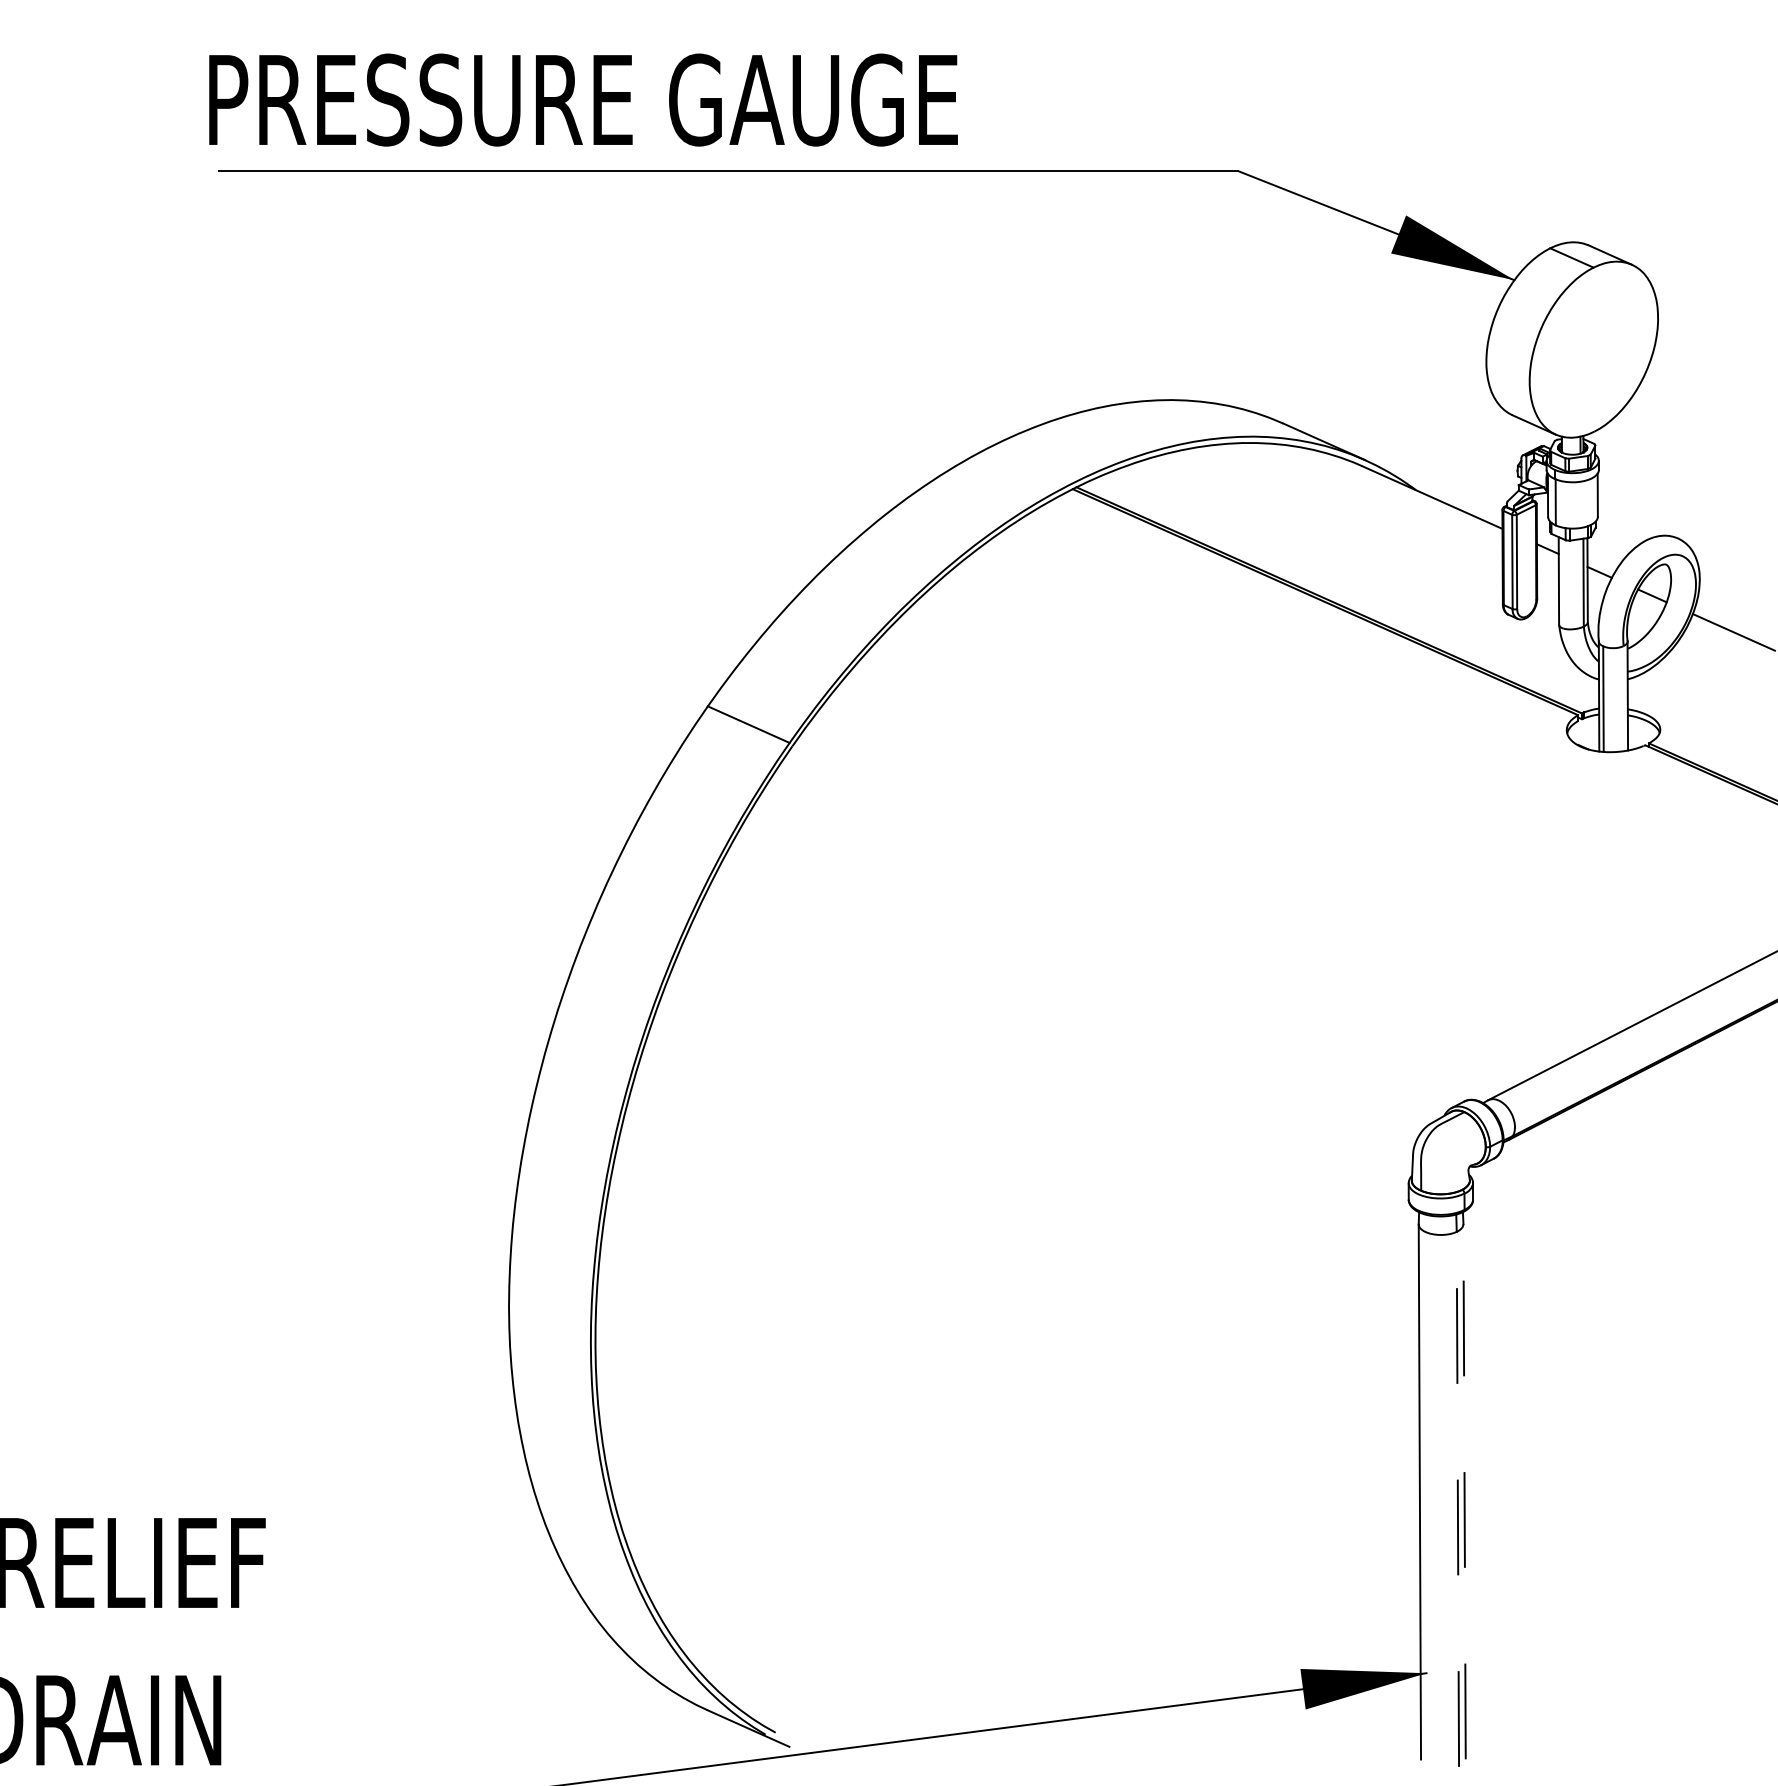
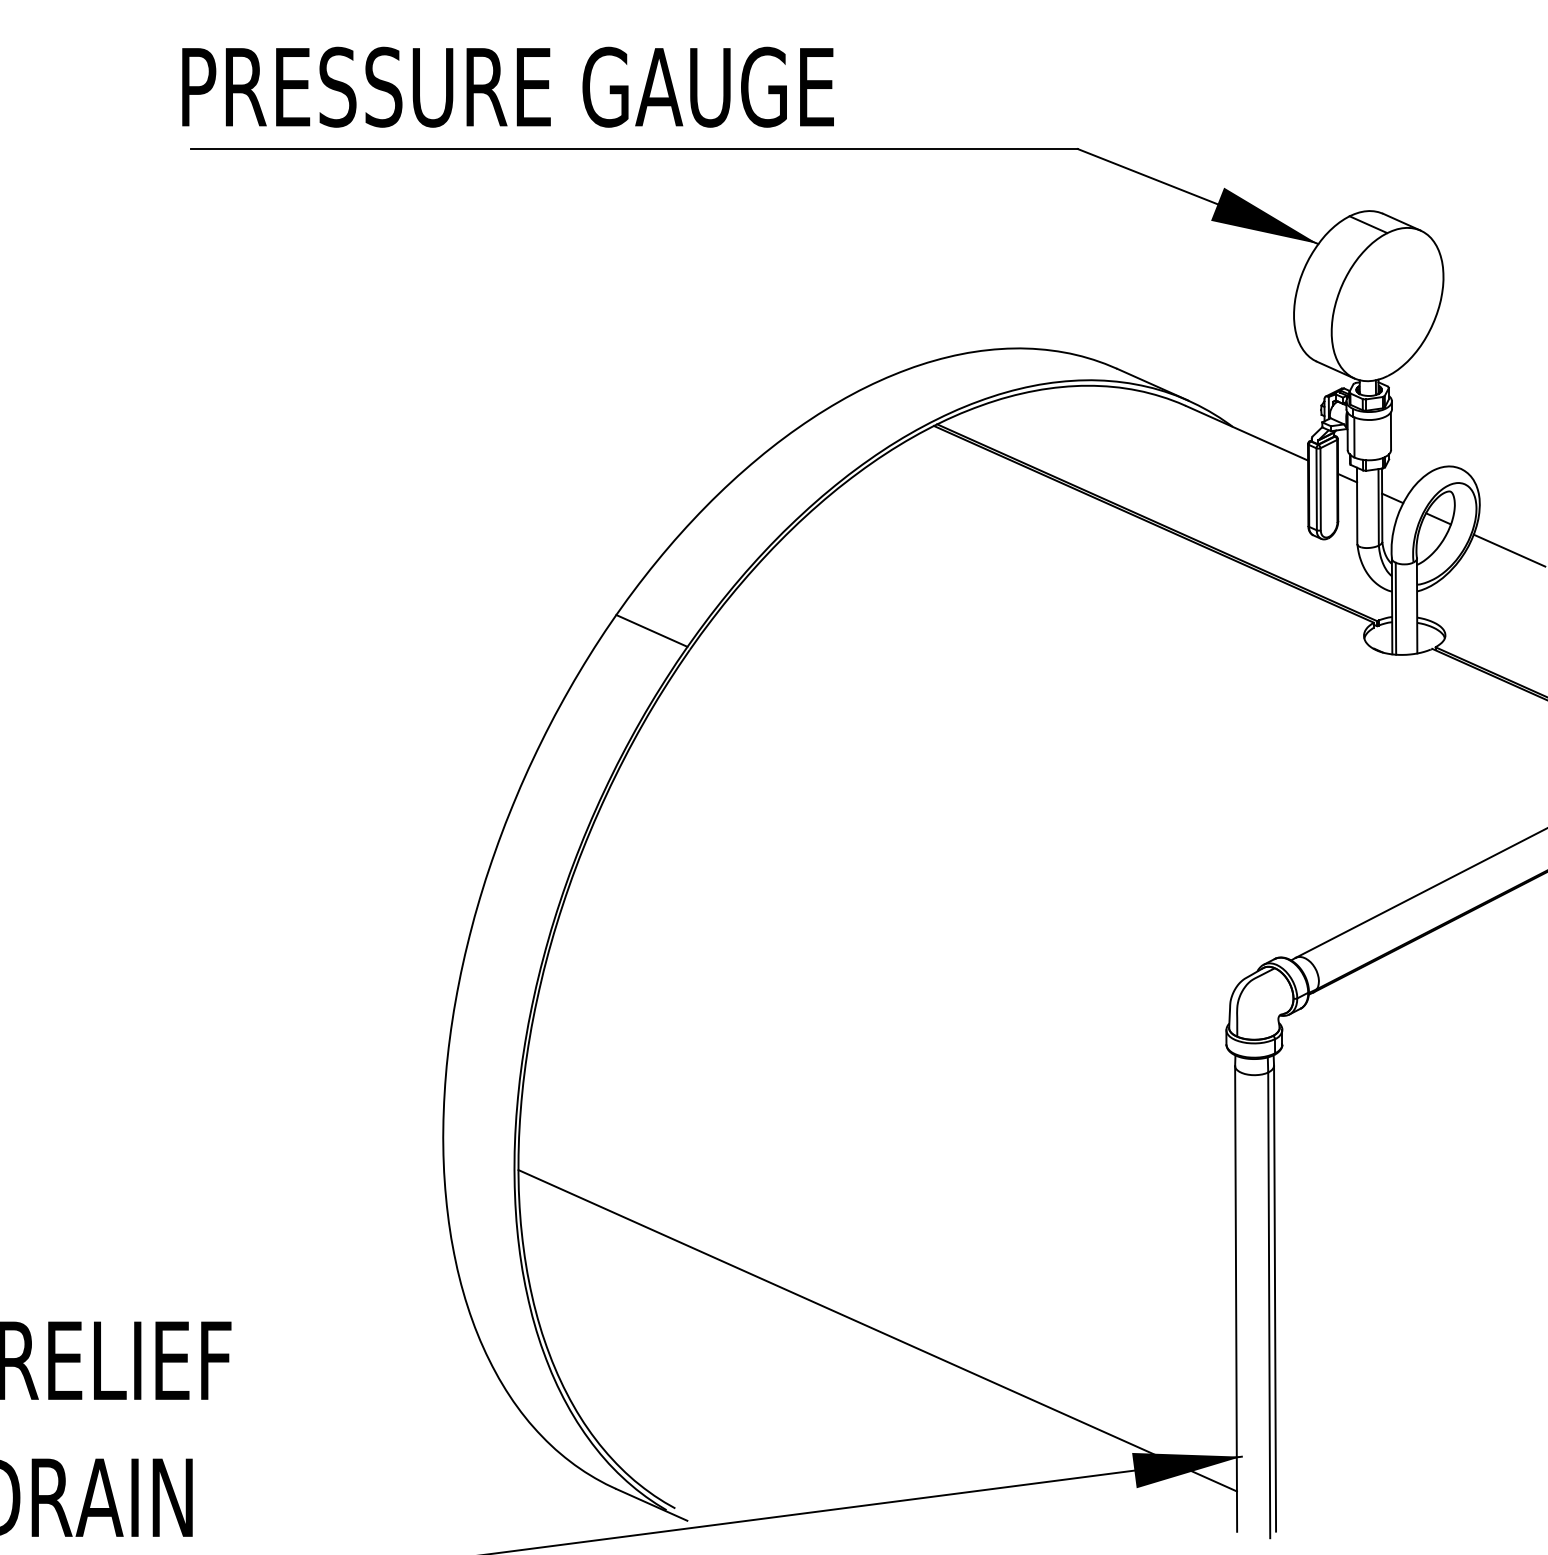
line: (1464, 1491) -> (1274, 1298), dashed -> solid
line: (1457, 1498) -> (1268, 1304), dashed -> solid
line: (1007, 1528) -> (877, 1330), added

